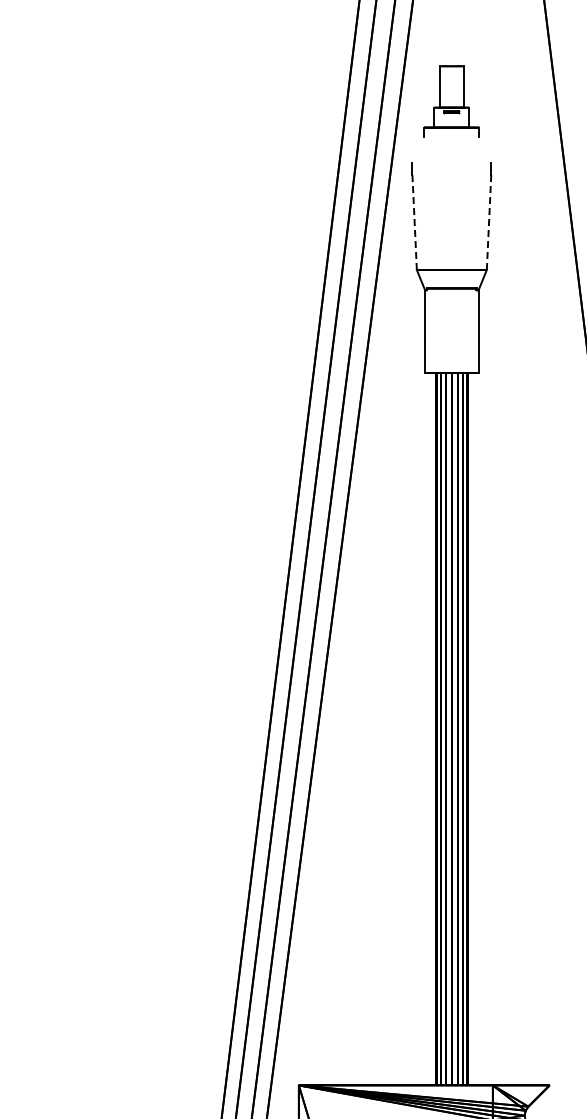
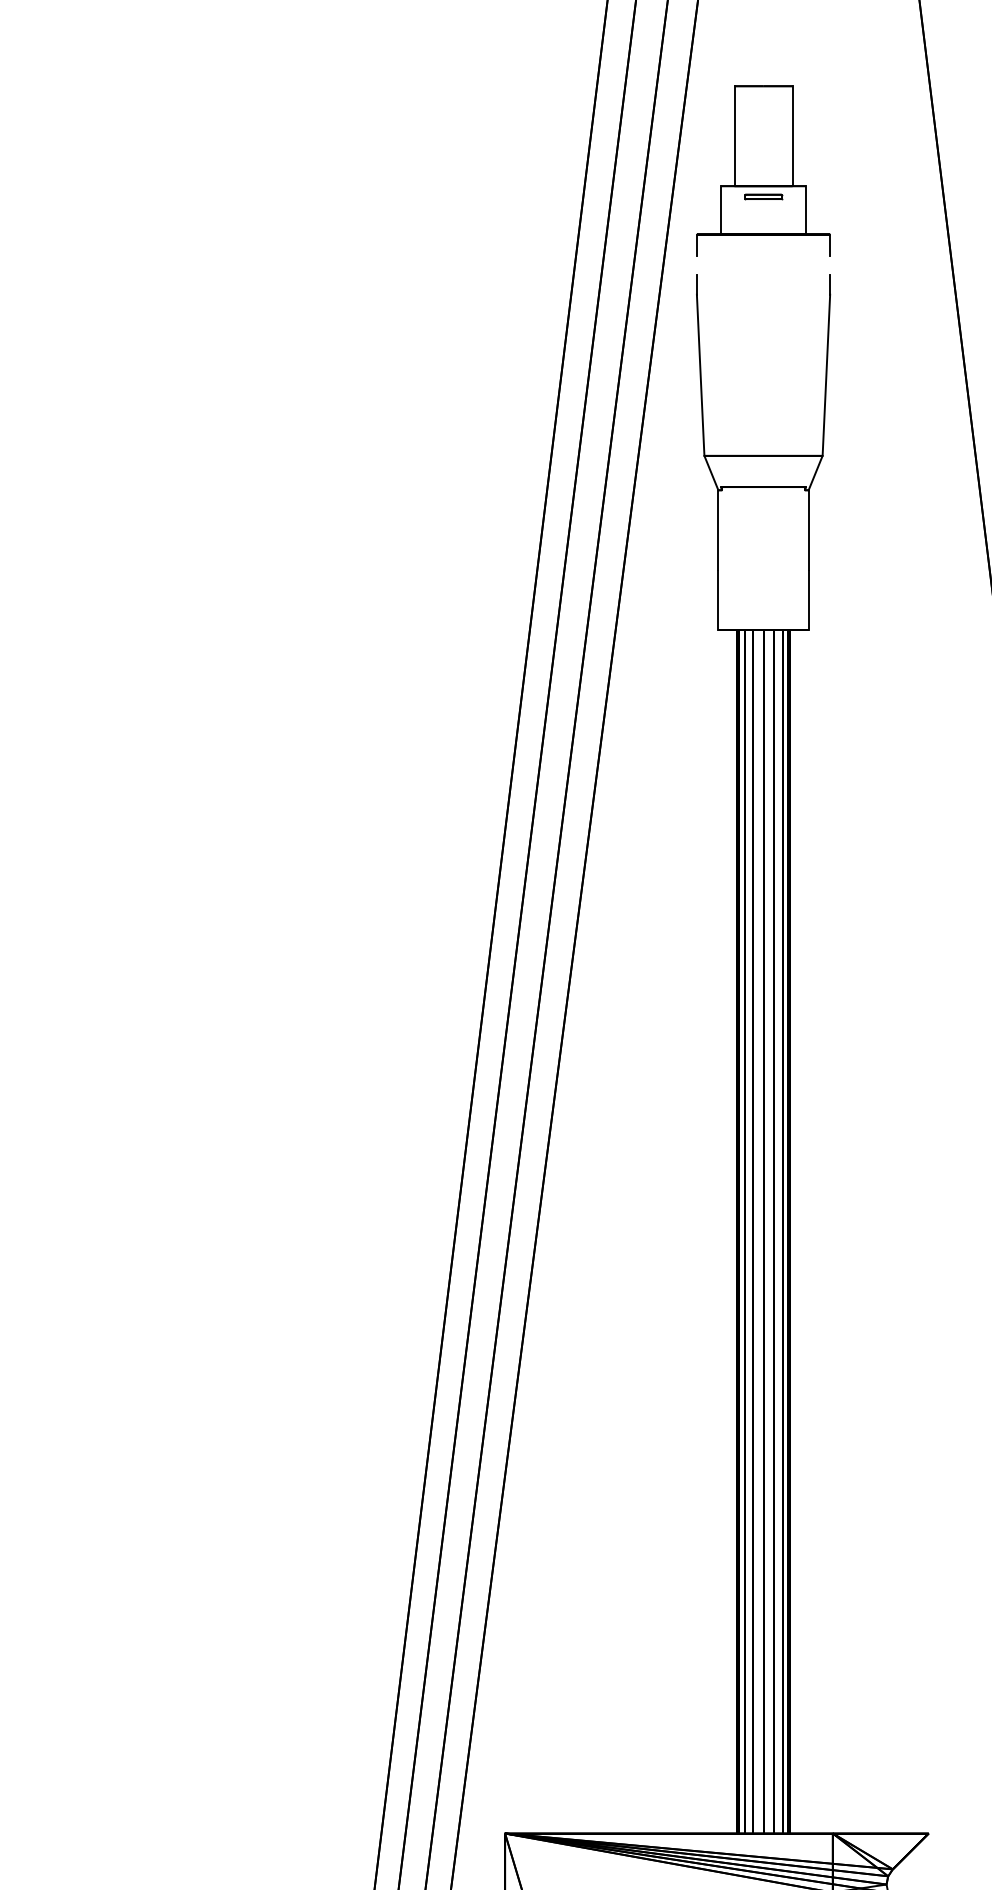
part: (451, 101) -> (762, 171), size x1.43
line: (414, 222) -> (700, 375), dashed -> solid
line: (489, 222) -> (827, 375), dashed -> solid

